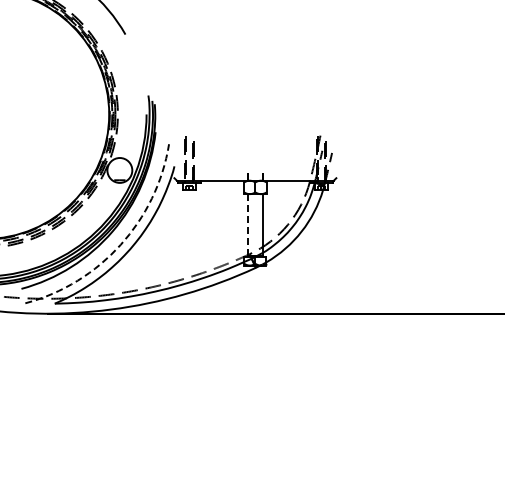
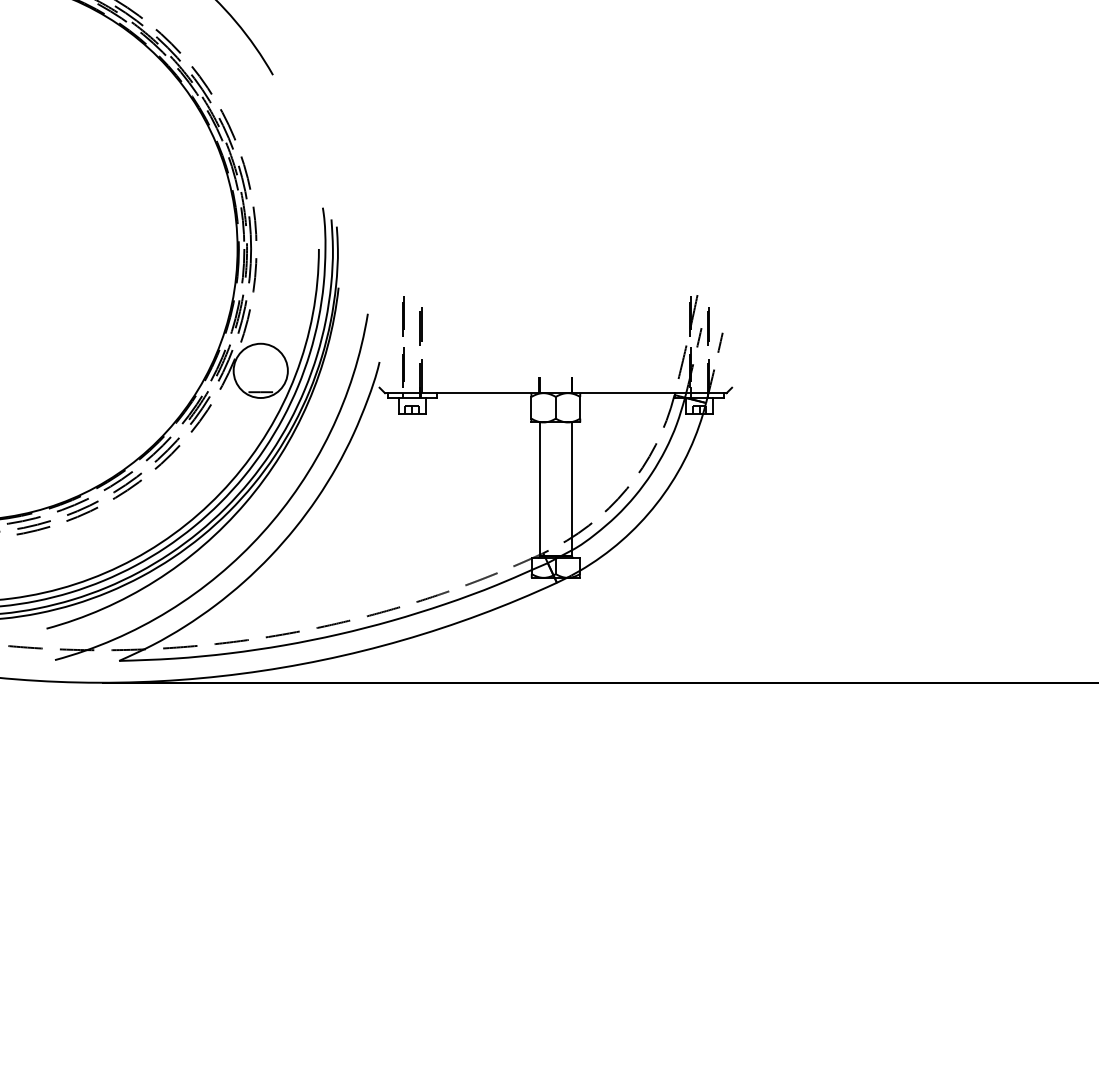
line: (247, 224) -> (538, 488), dashed -> solid
arc: (120, 244) -> (262, 532), dashed -> solid

